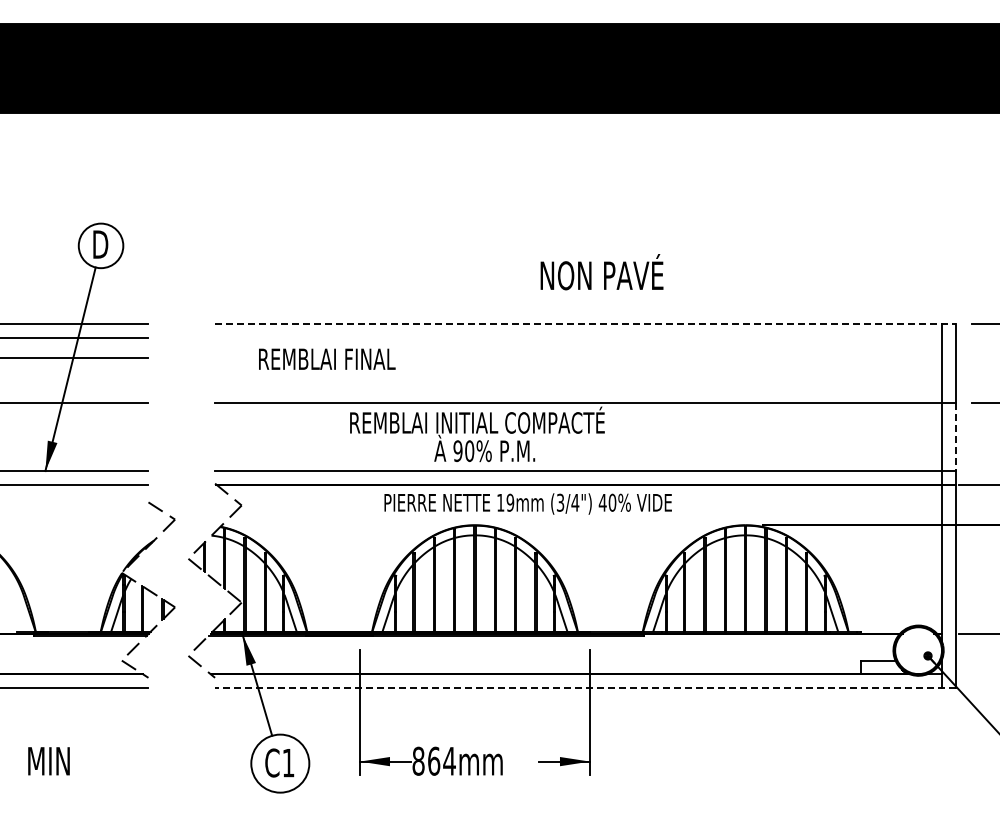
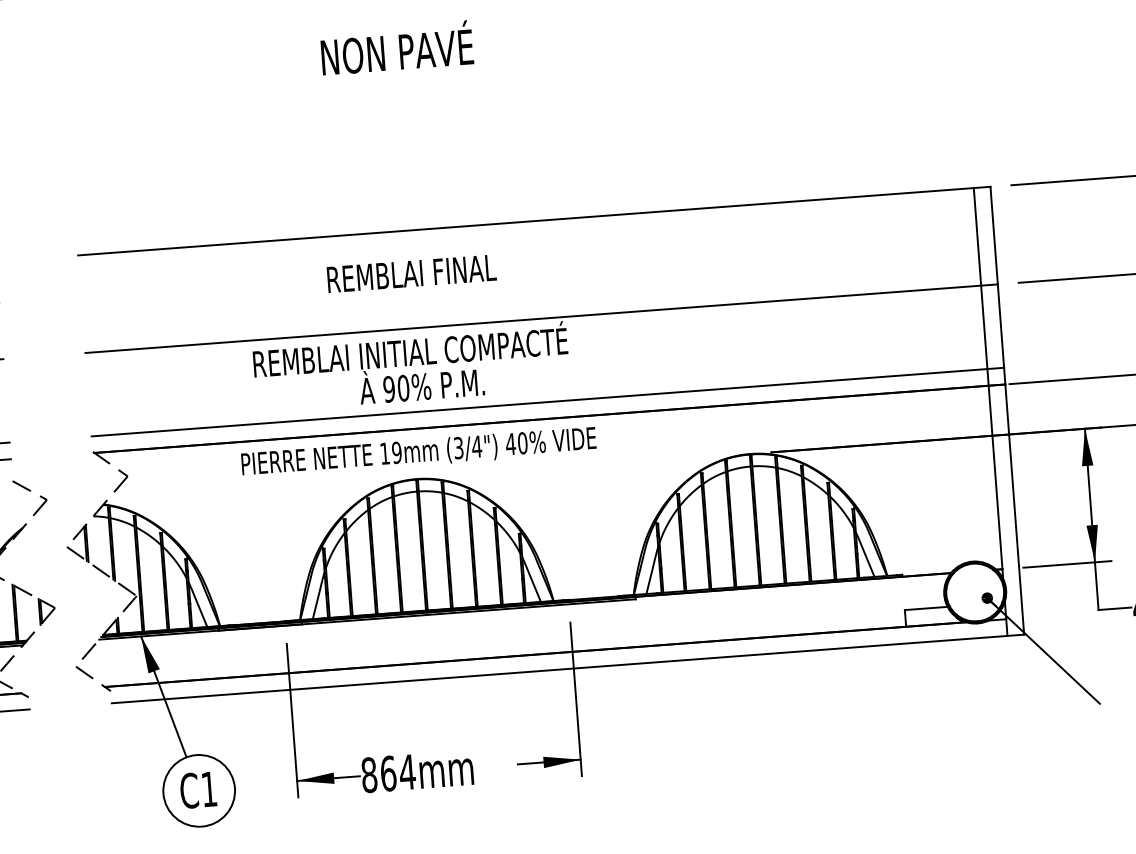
text: (601, 272) -> (396, 48), moved
line: (585, 324) -> (534, 221), dashed -> solid
text: (327, 358) -> (412, 272), moved
line: (955, 437) -> (1000, 326), dashed -> solid
text: (527, 503) -> (418, 452), moved
line: (584, 687) -> (566, 668), dashed -> solid

